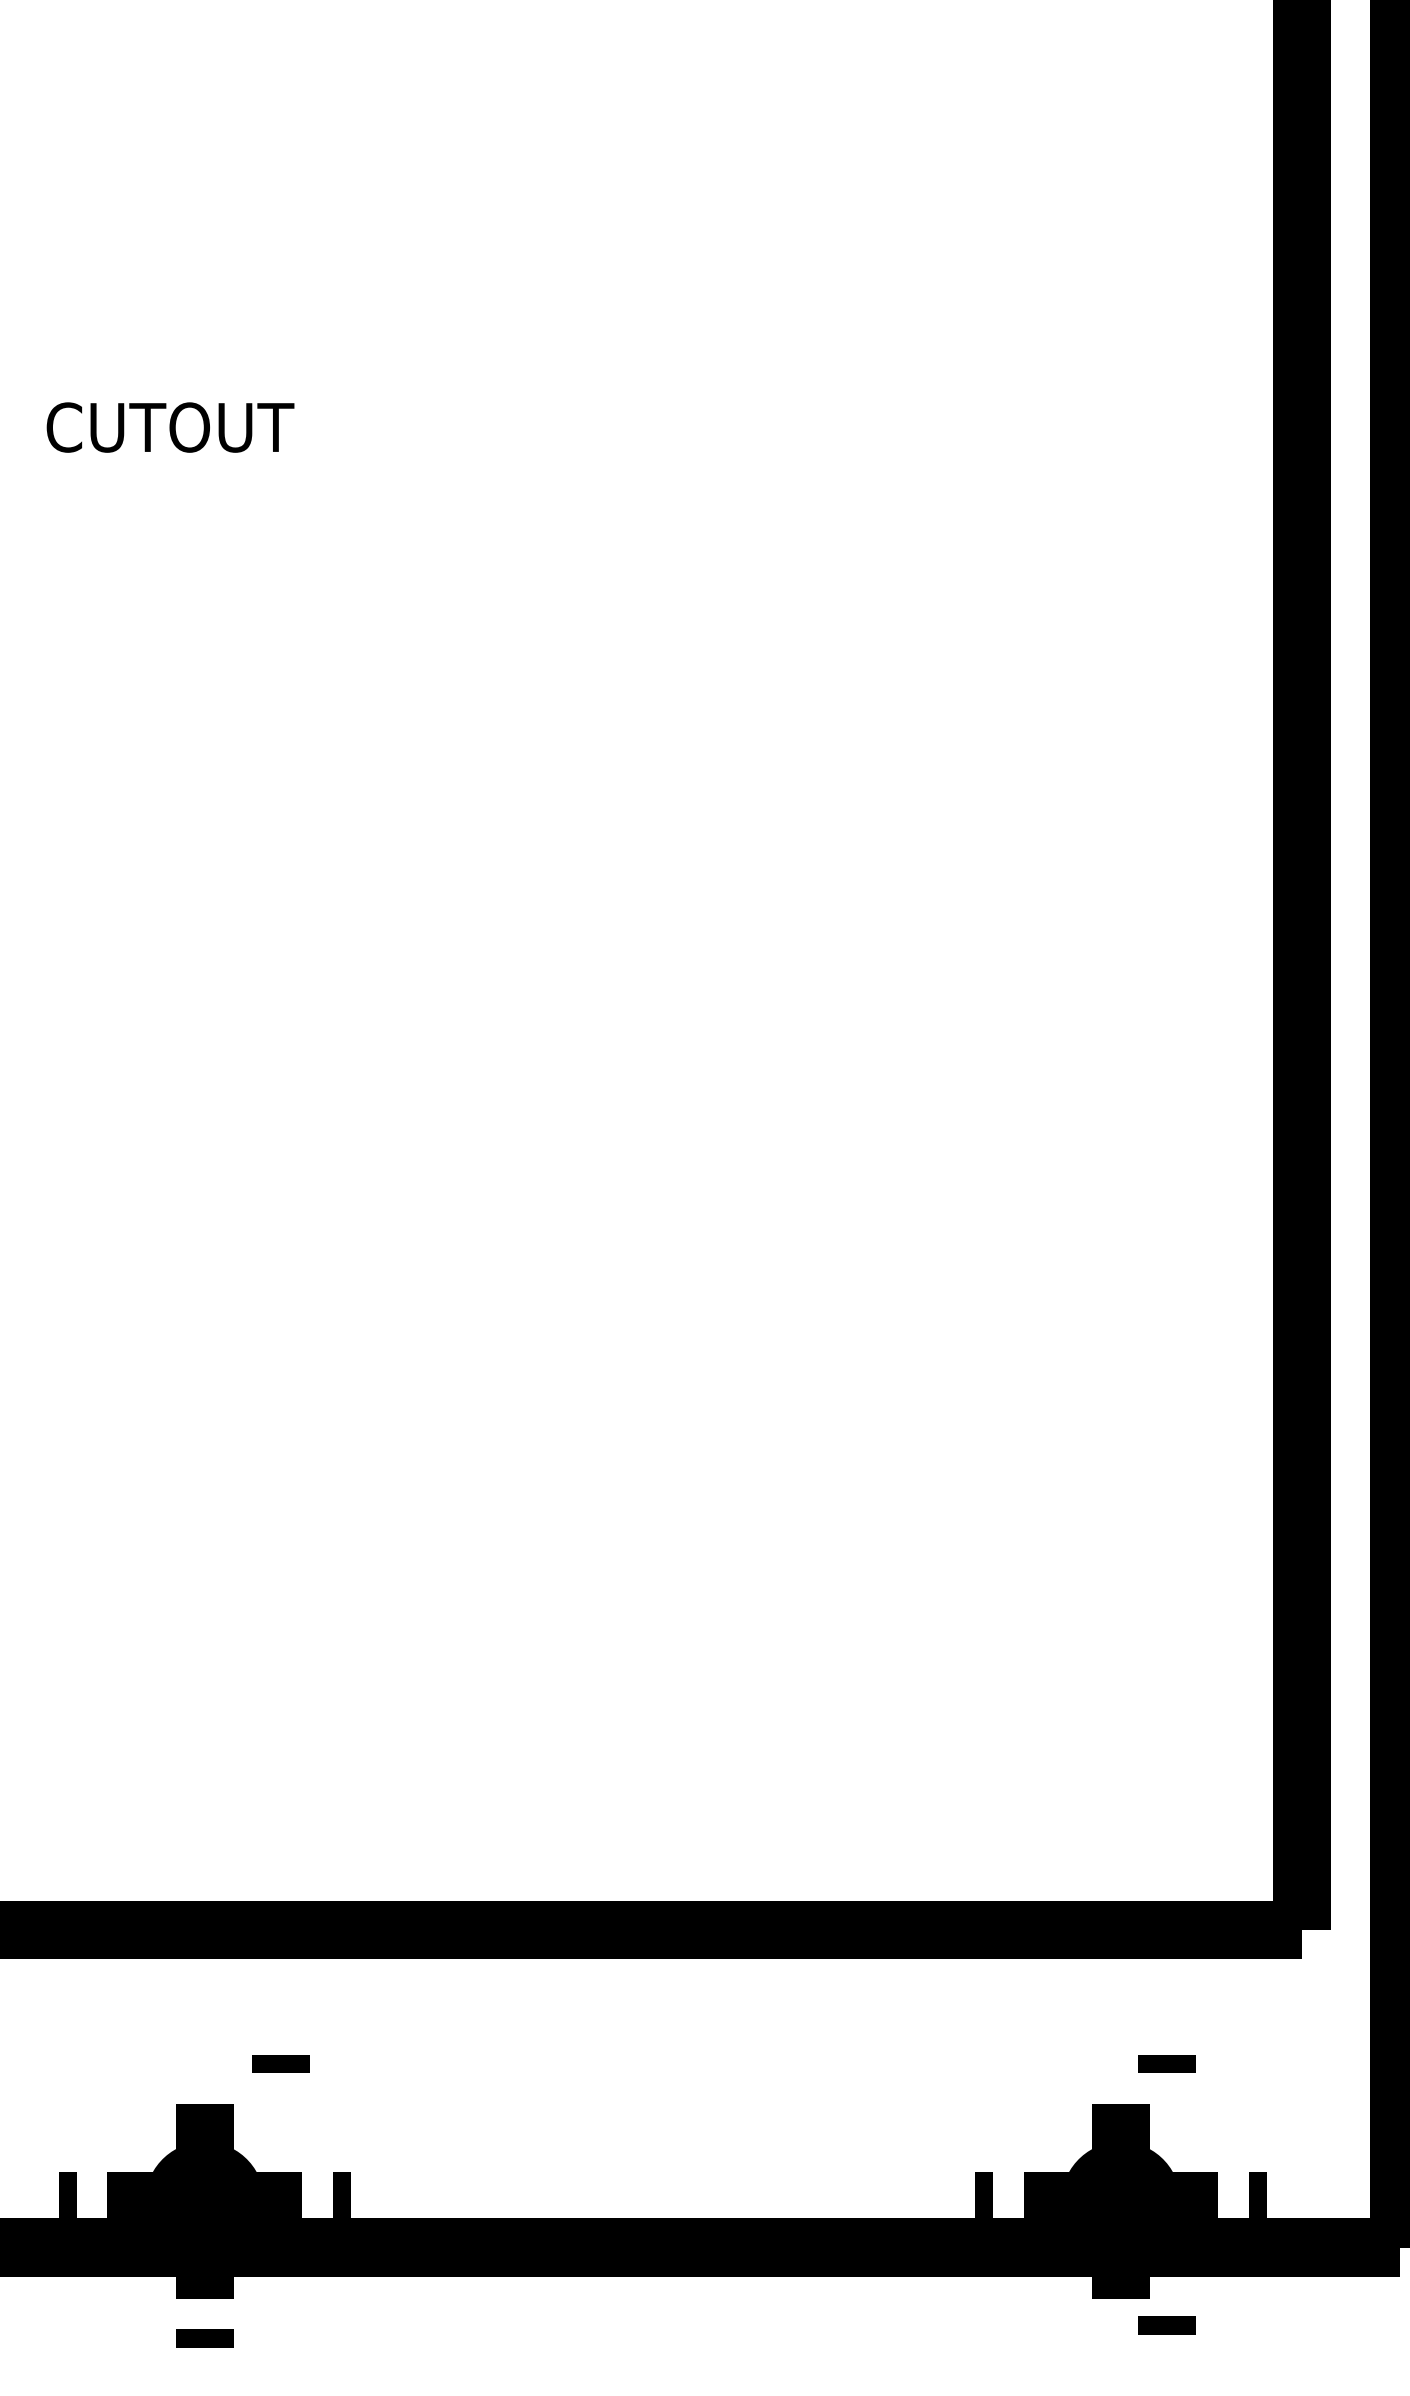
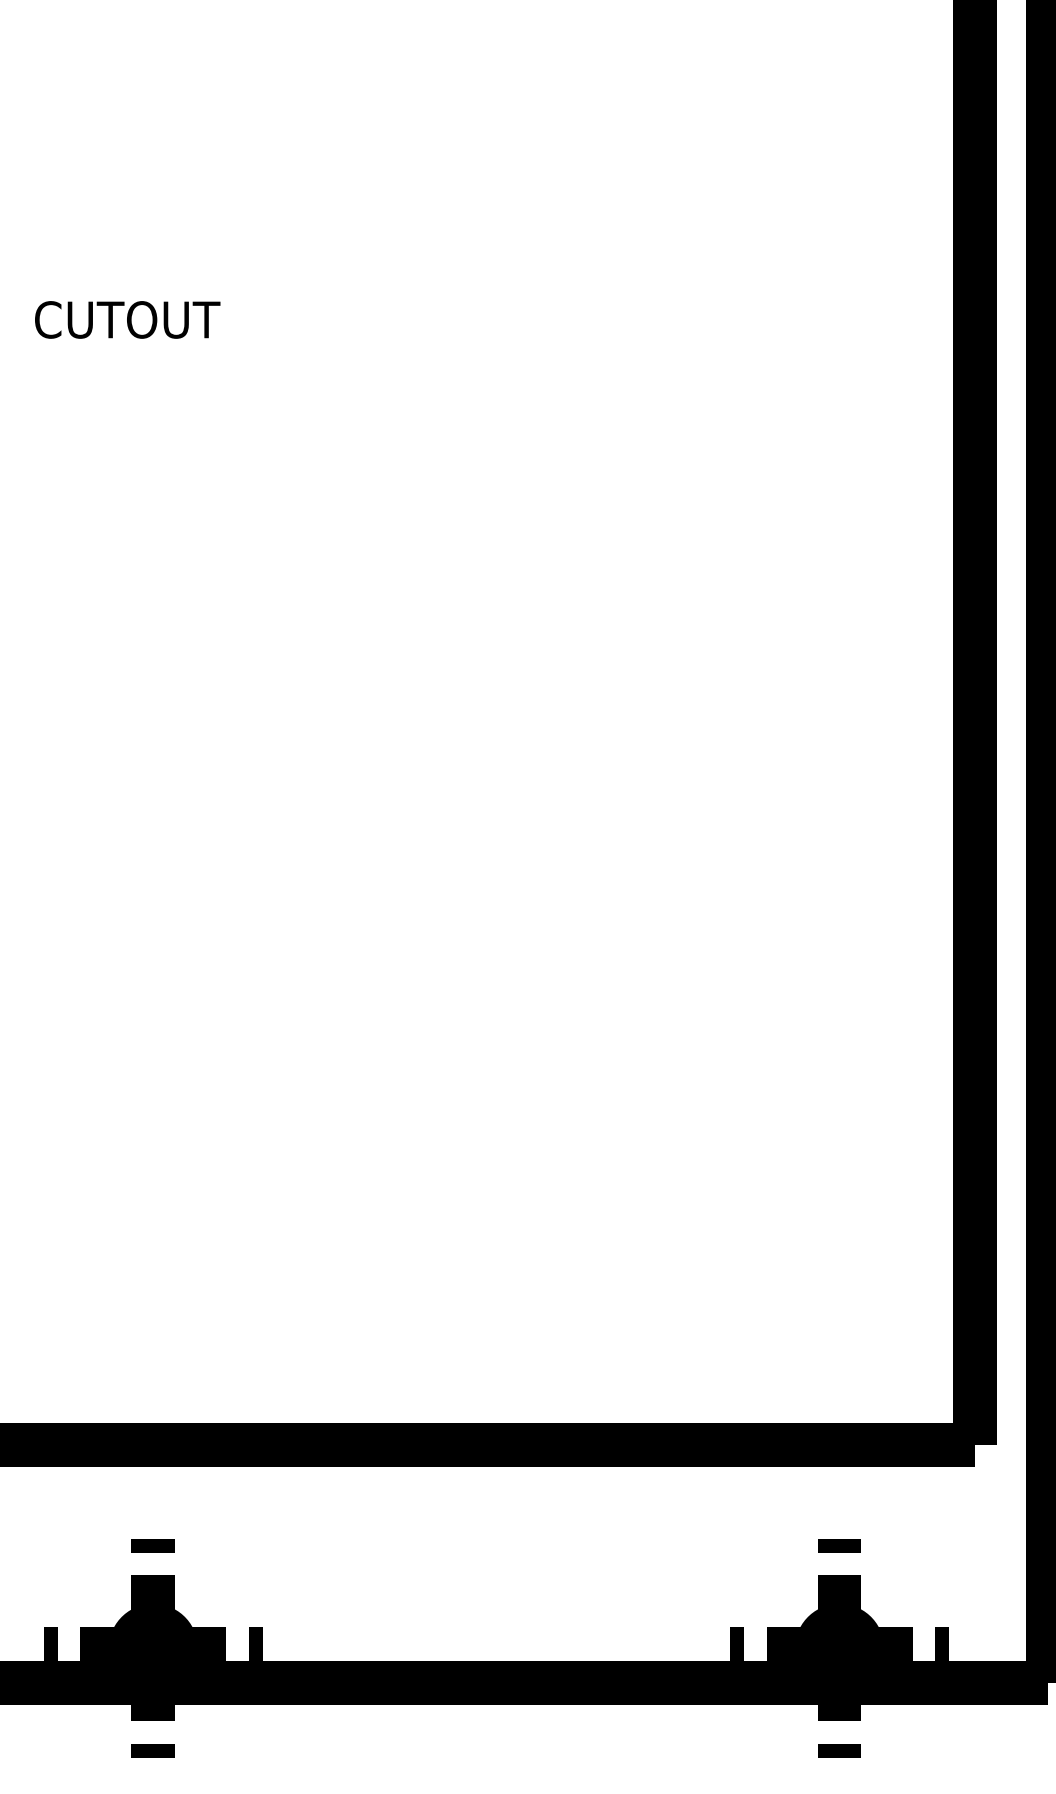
line: (280, 2063) -> (153, 1545), moved
line: (1166, 2063) -> (839, 1545), moved
line: (1166, 2325) -> (839, 1751), moved

